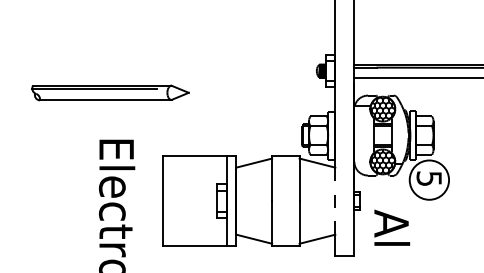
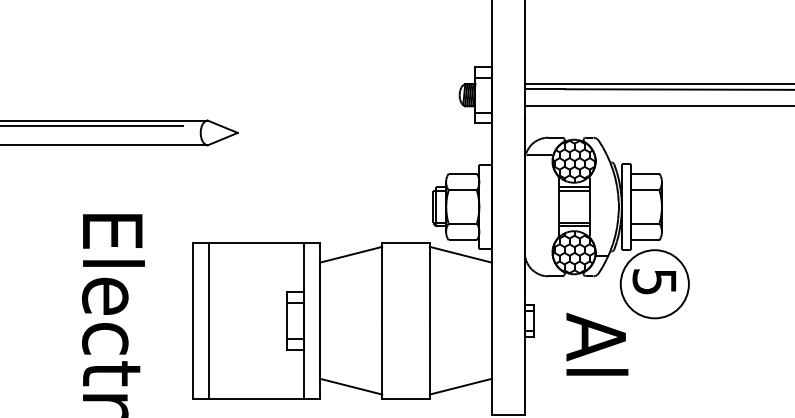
line: (172, 201) -> (209, 321), added
line: (335, 201) -> (492, 321), dashed -> solid
text: (392, 227) -> (597, 343), moved

